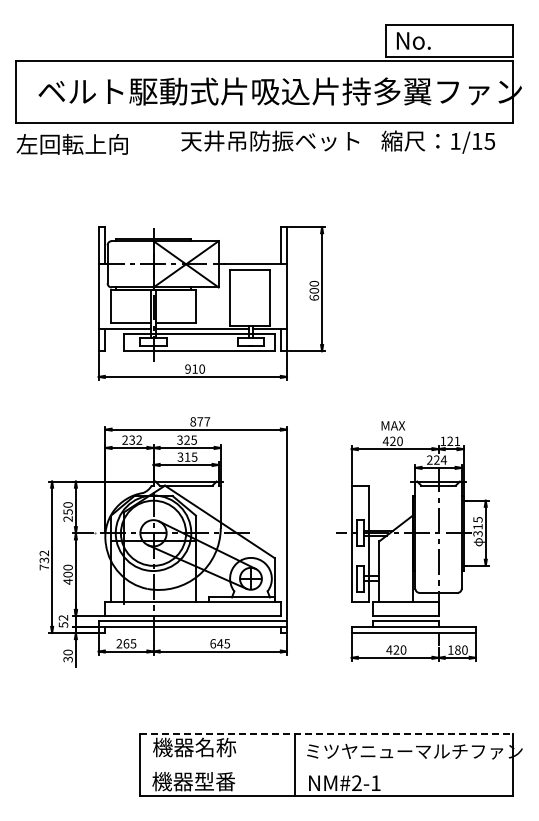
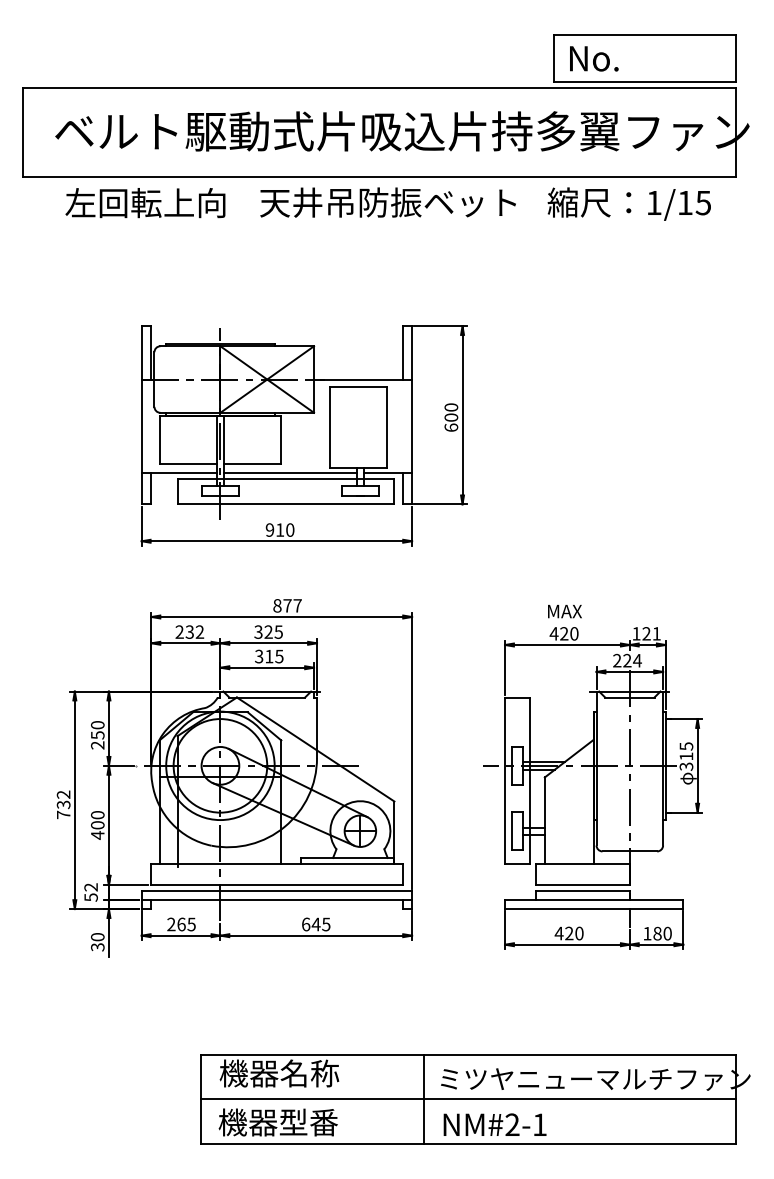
text: (71, 144) -> (144, 203), moved
line: (327, 734) -> (470, 1054), dashed -> solid
line: (326, 765) -> (468, 1099), added

